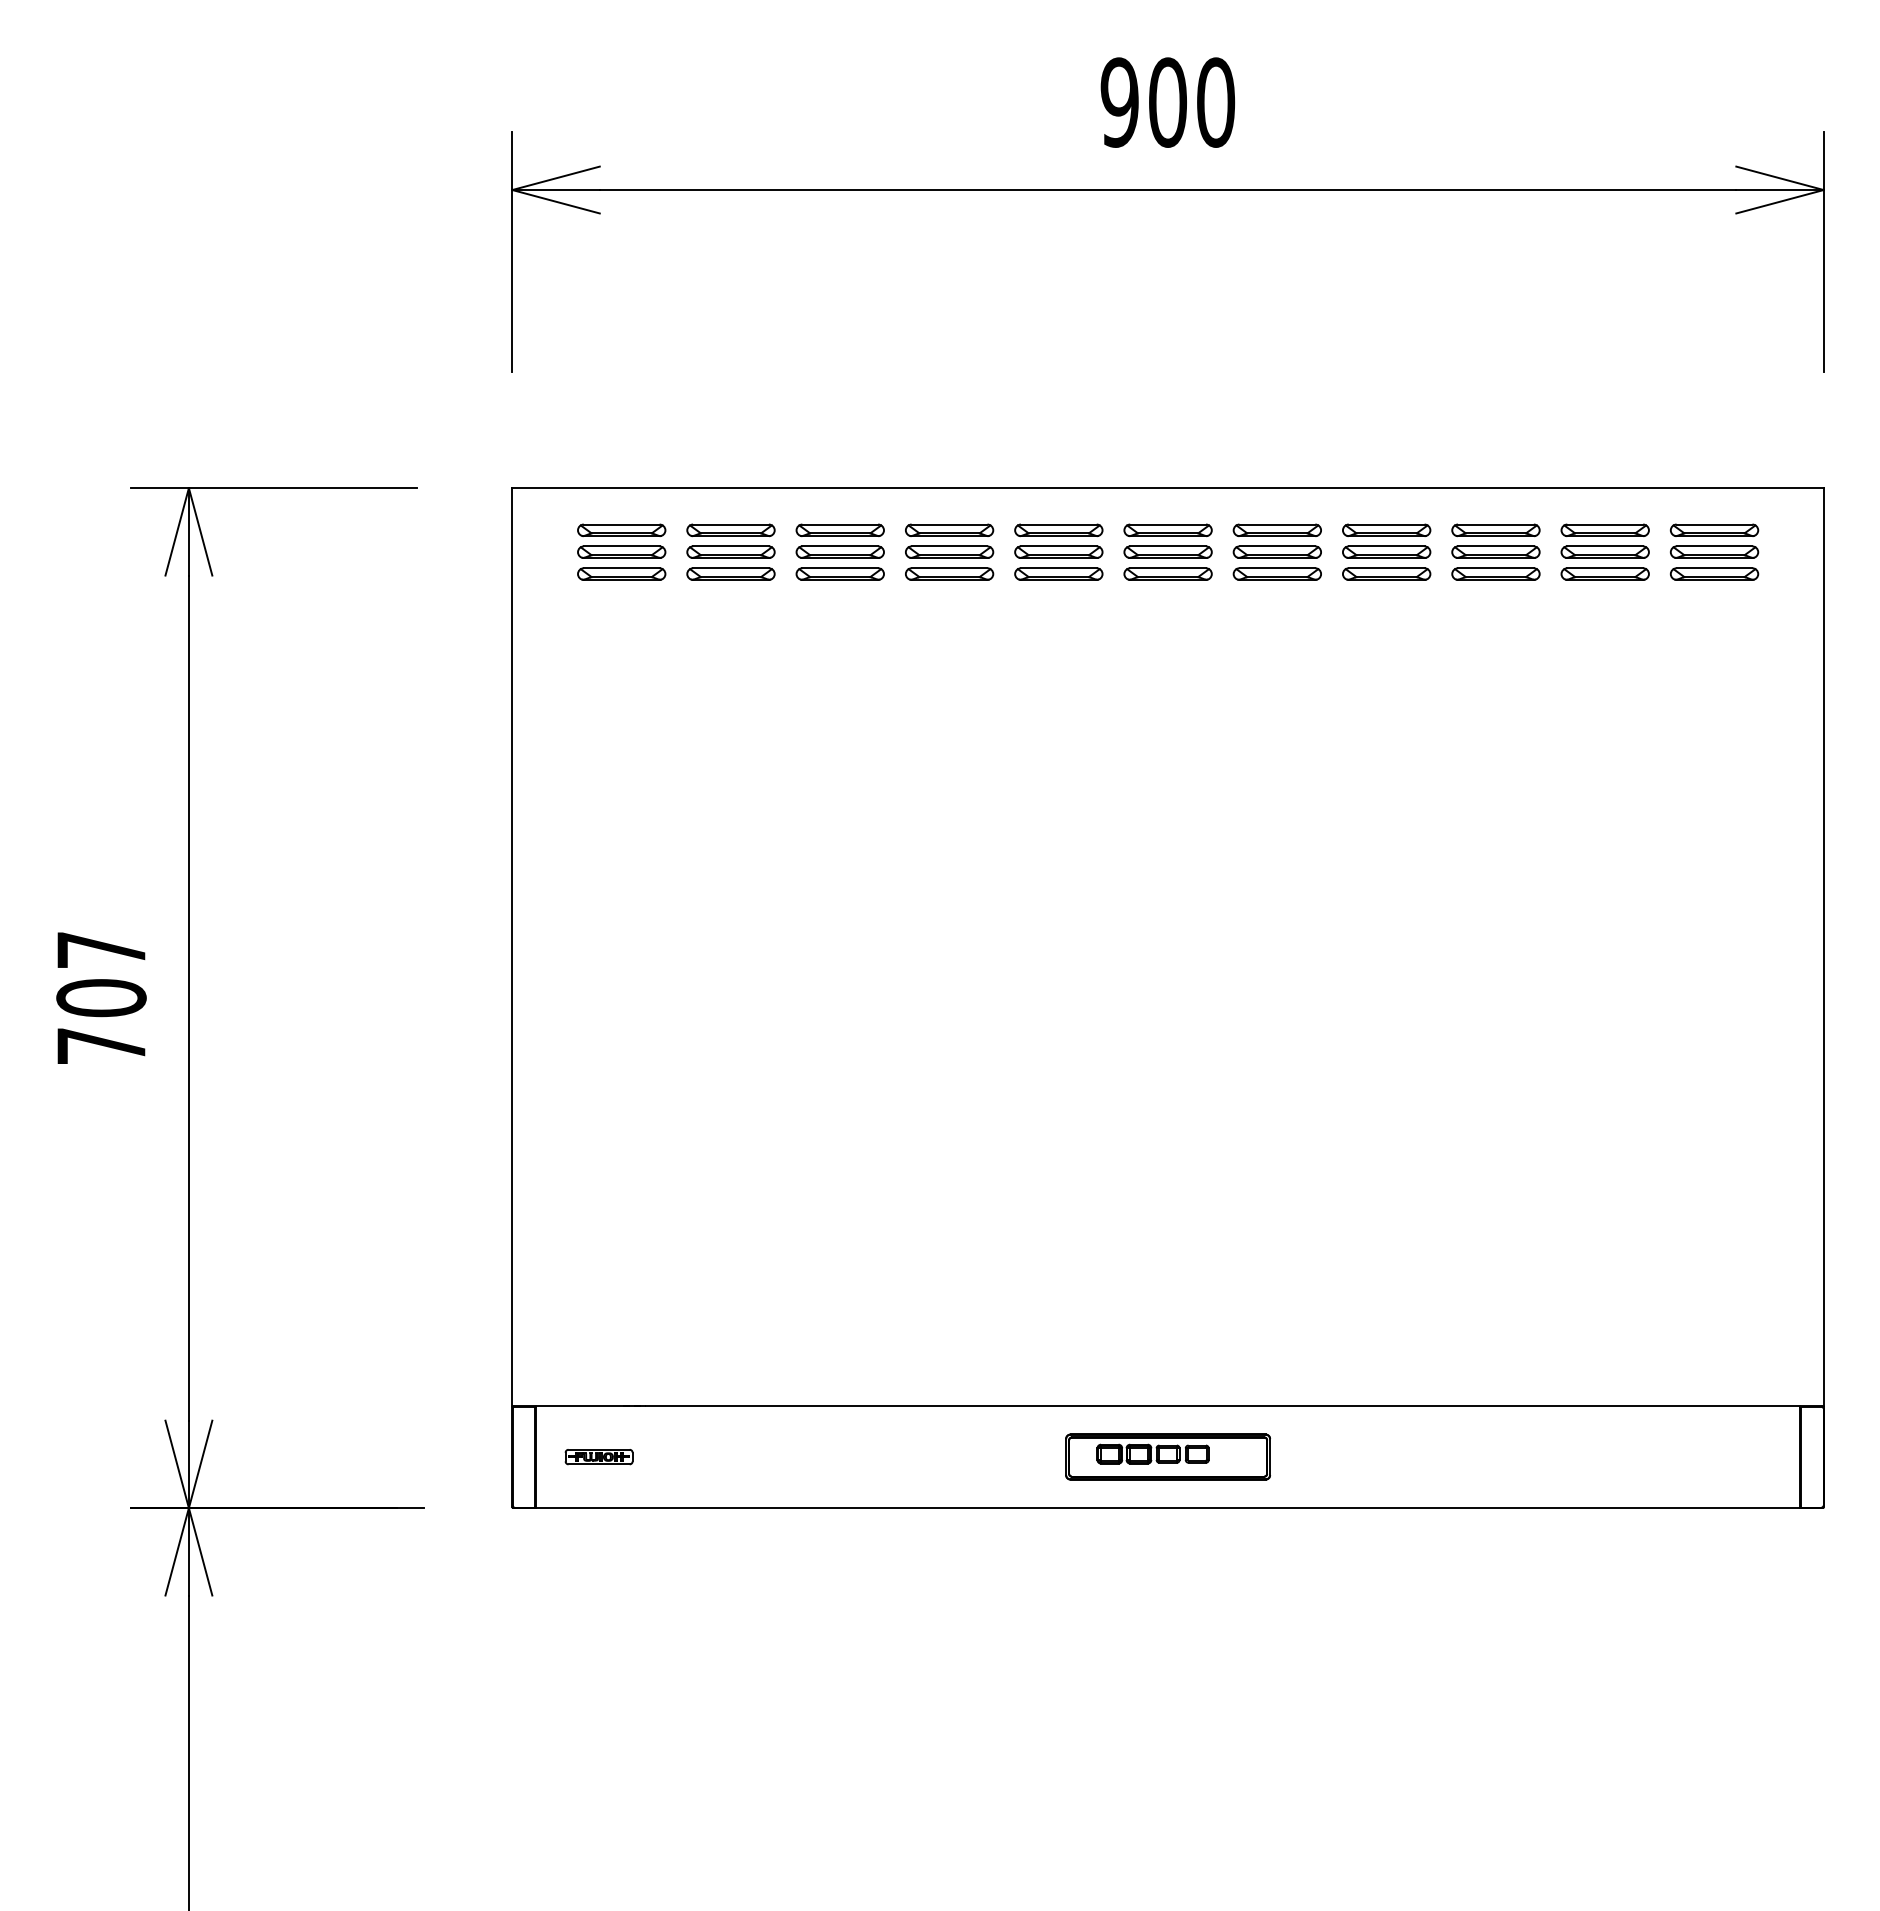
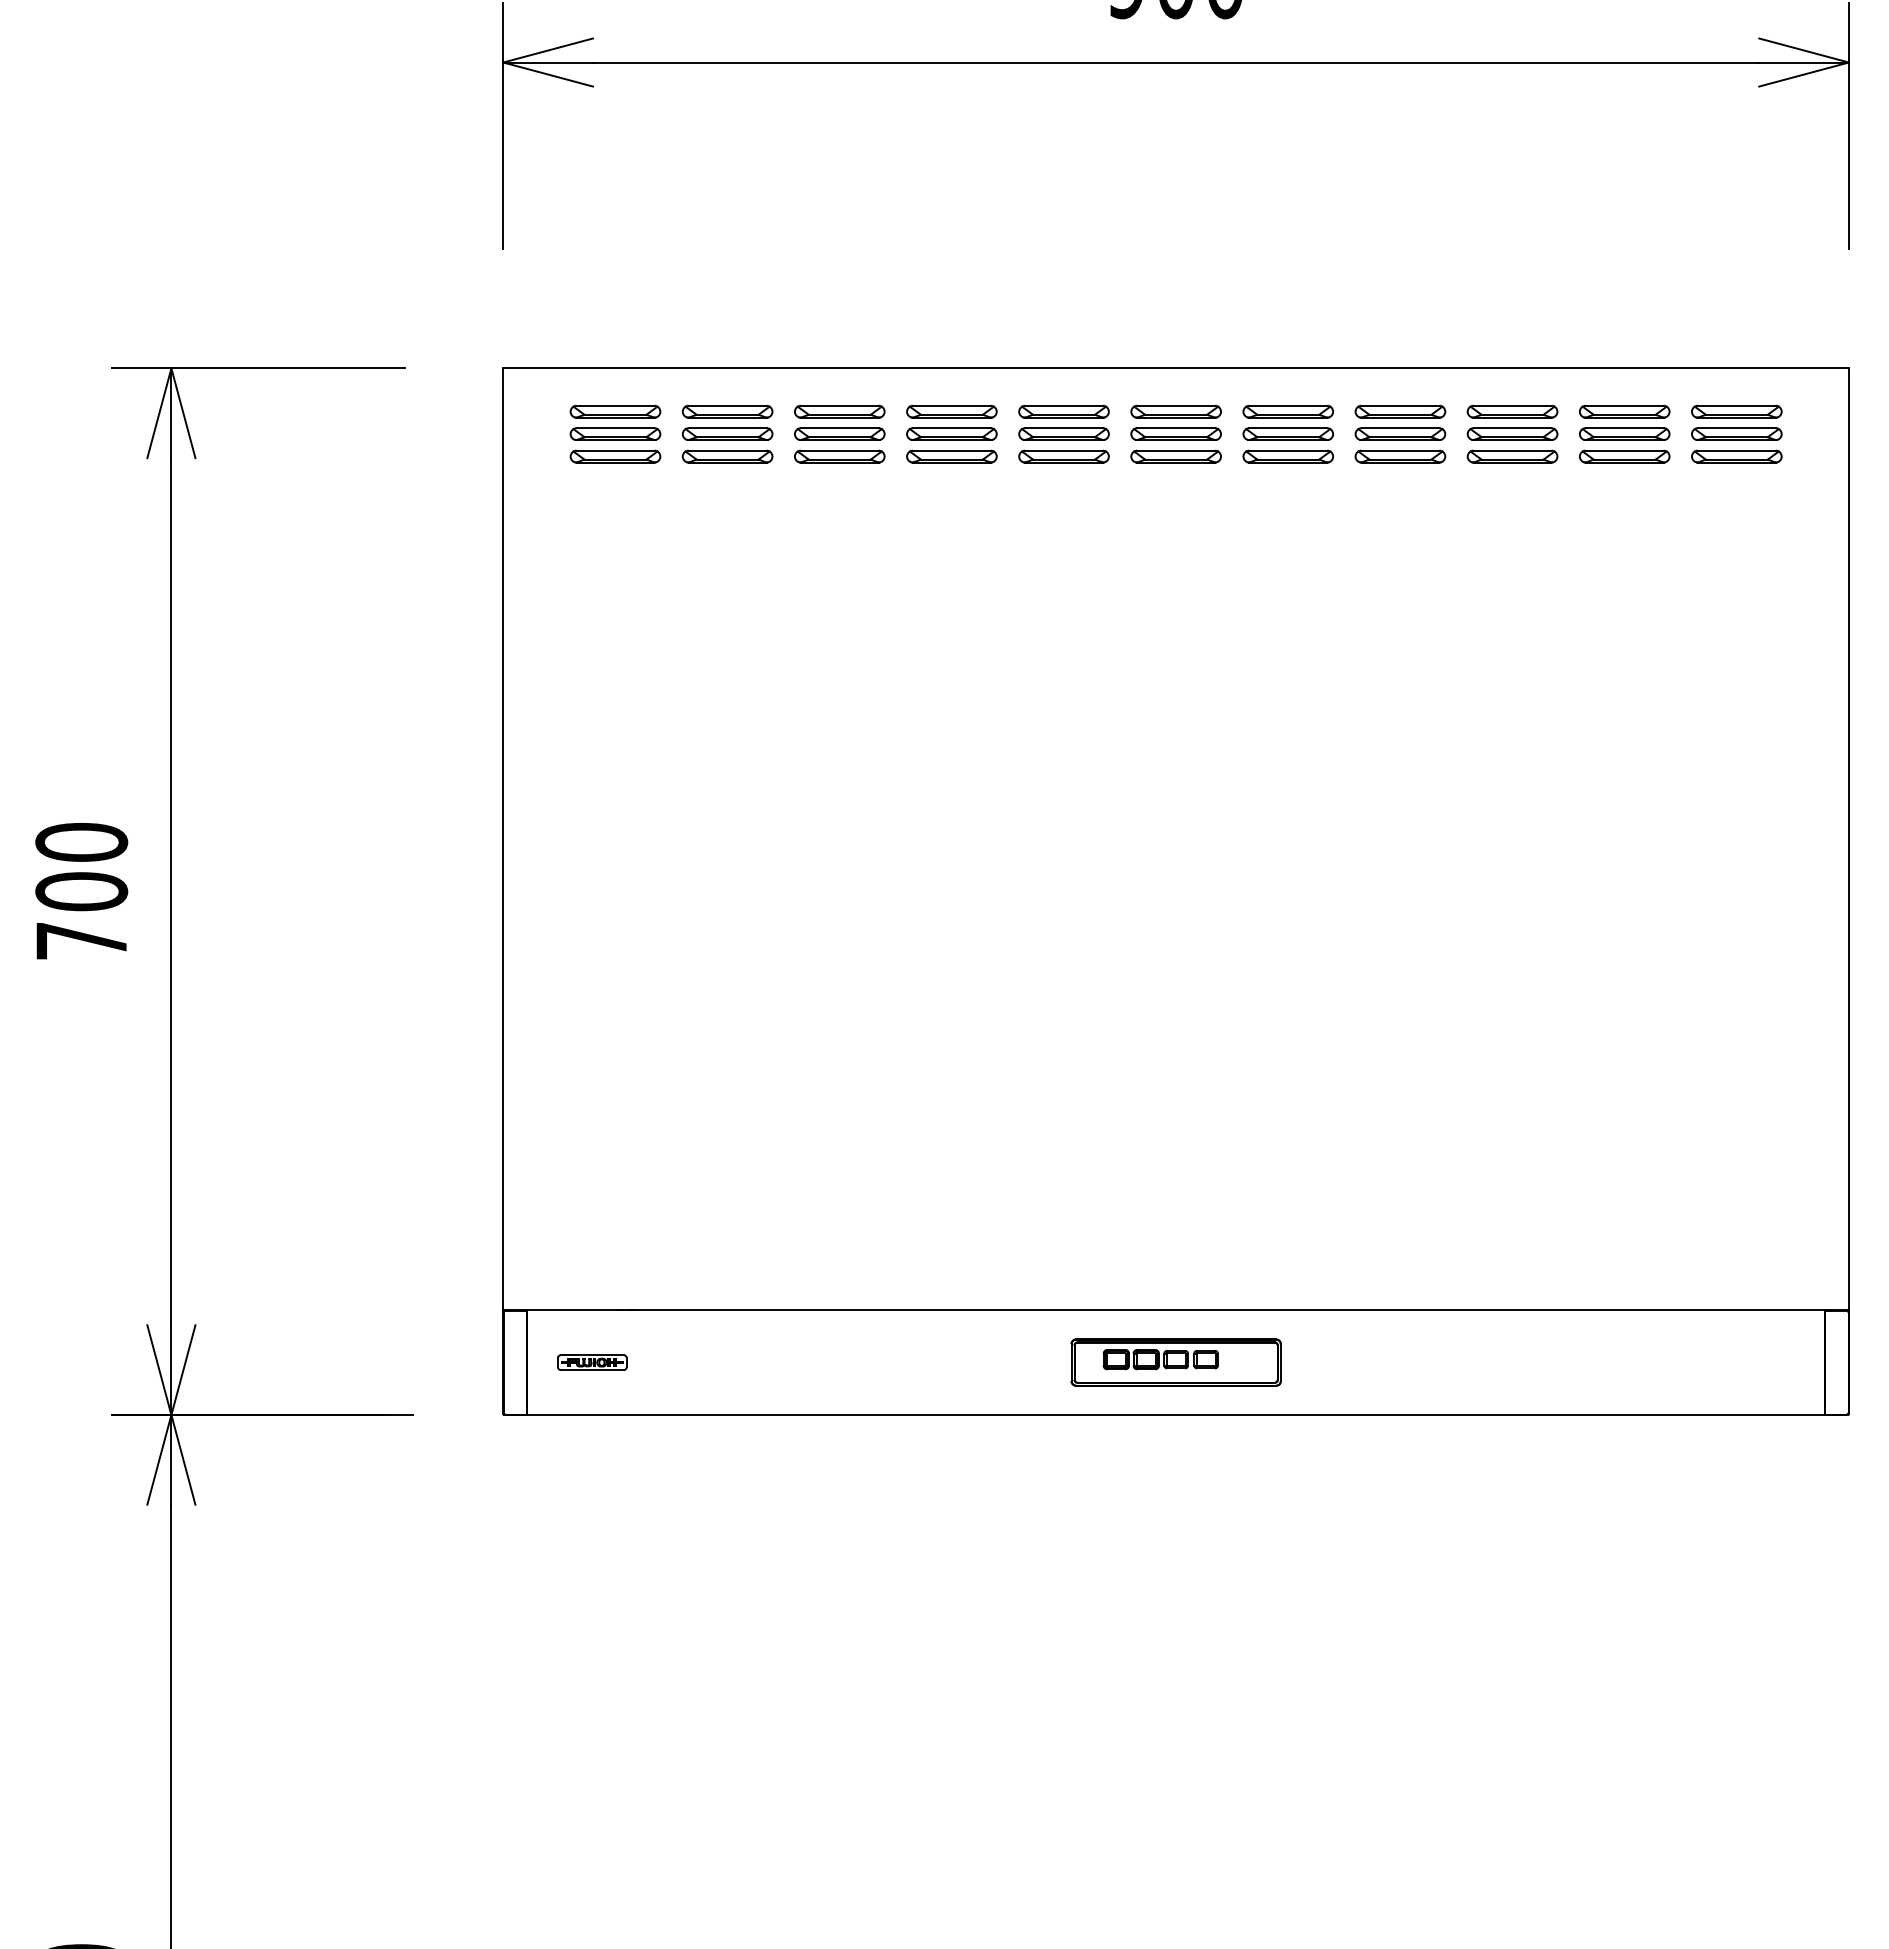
text: (101, 950) -> (81, 842), 707 -> 700

